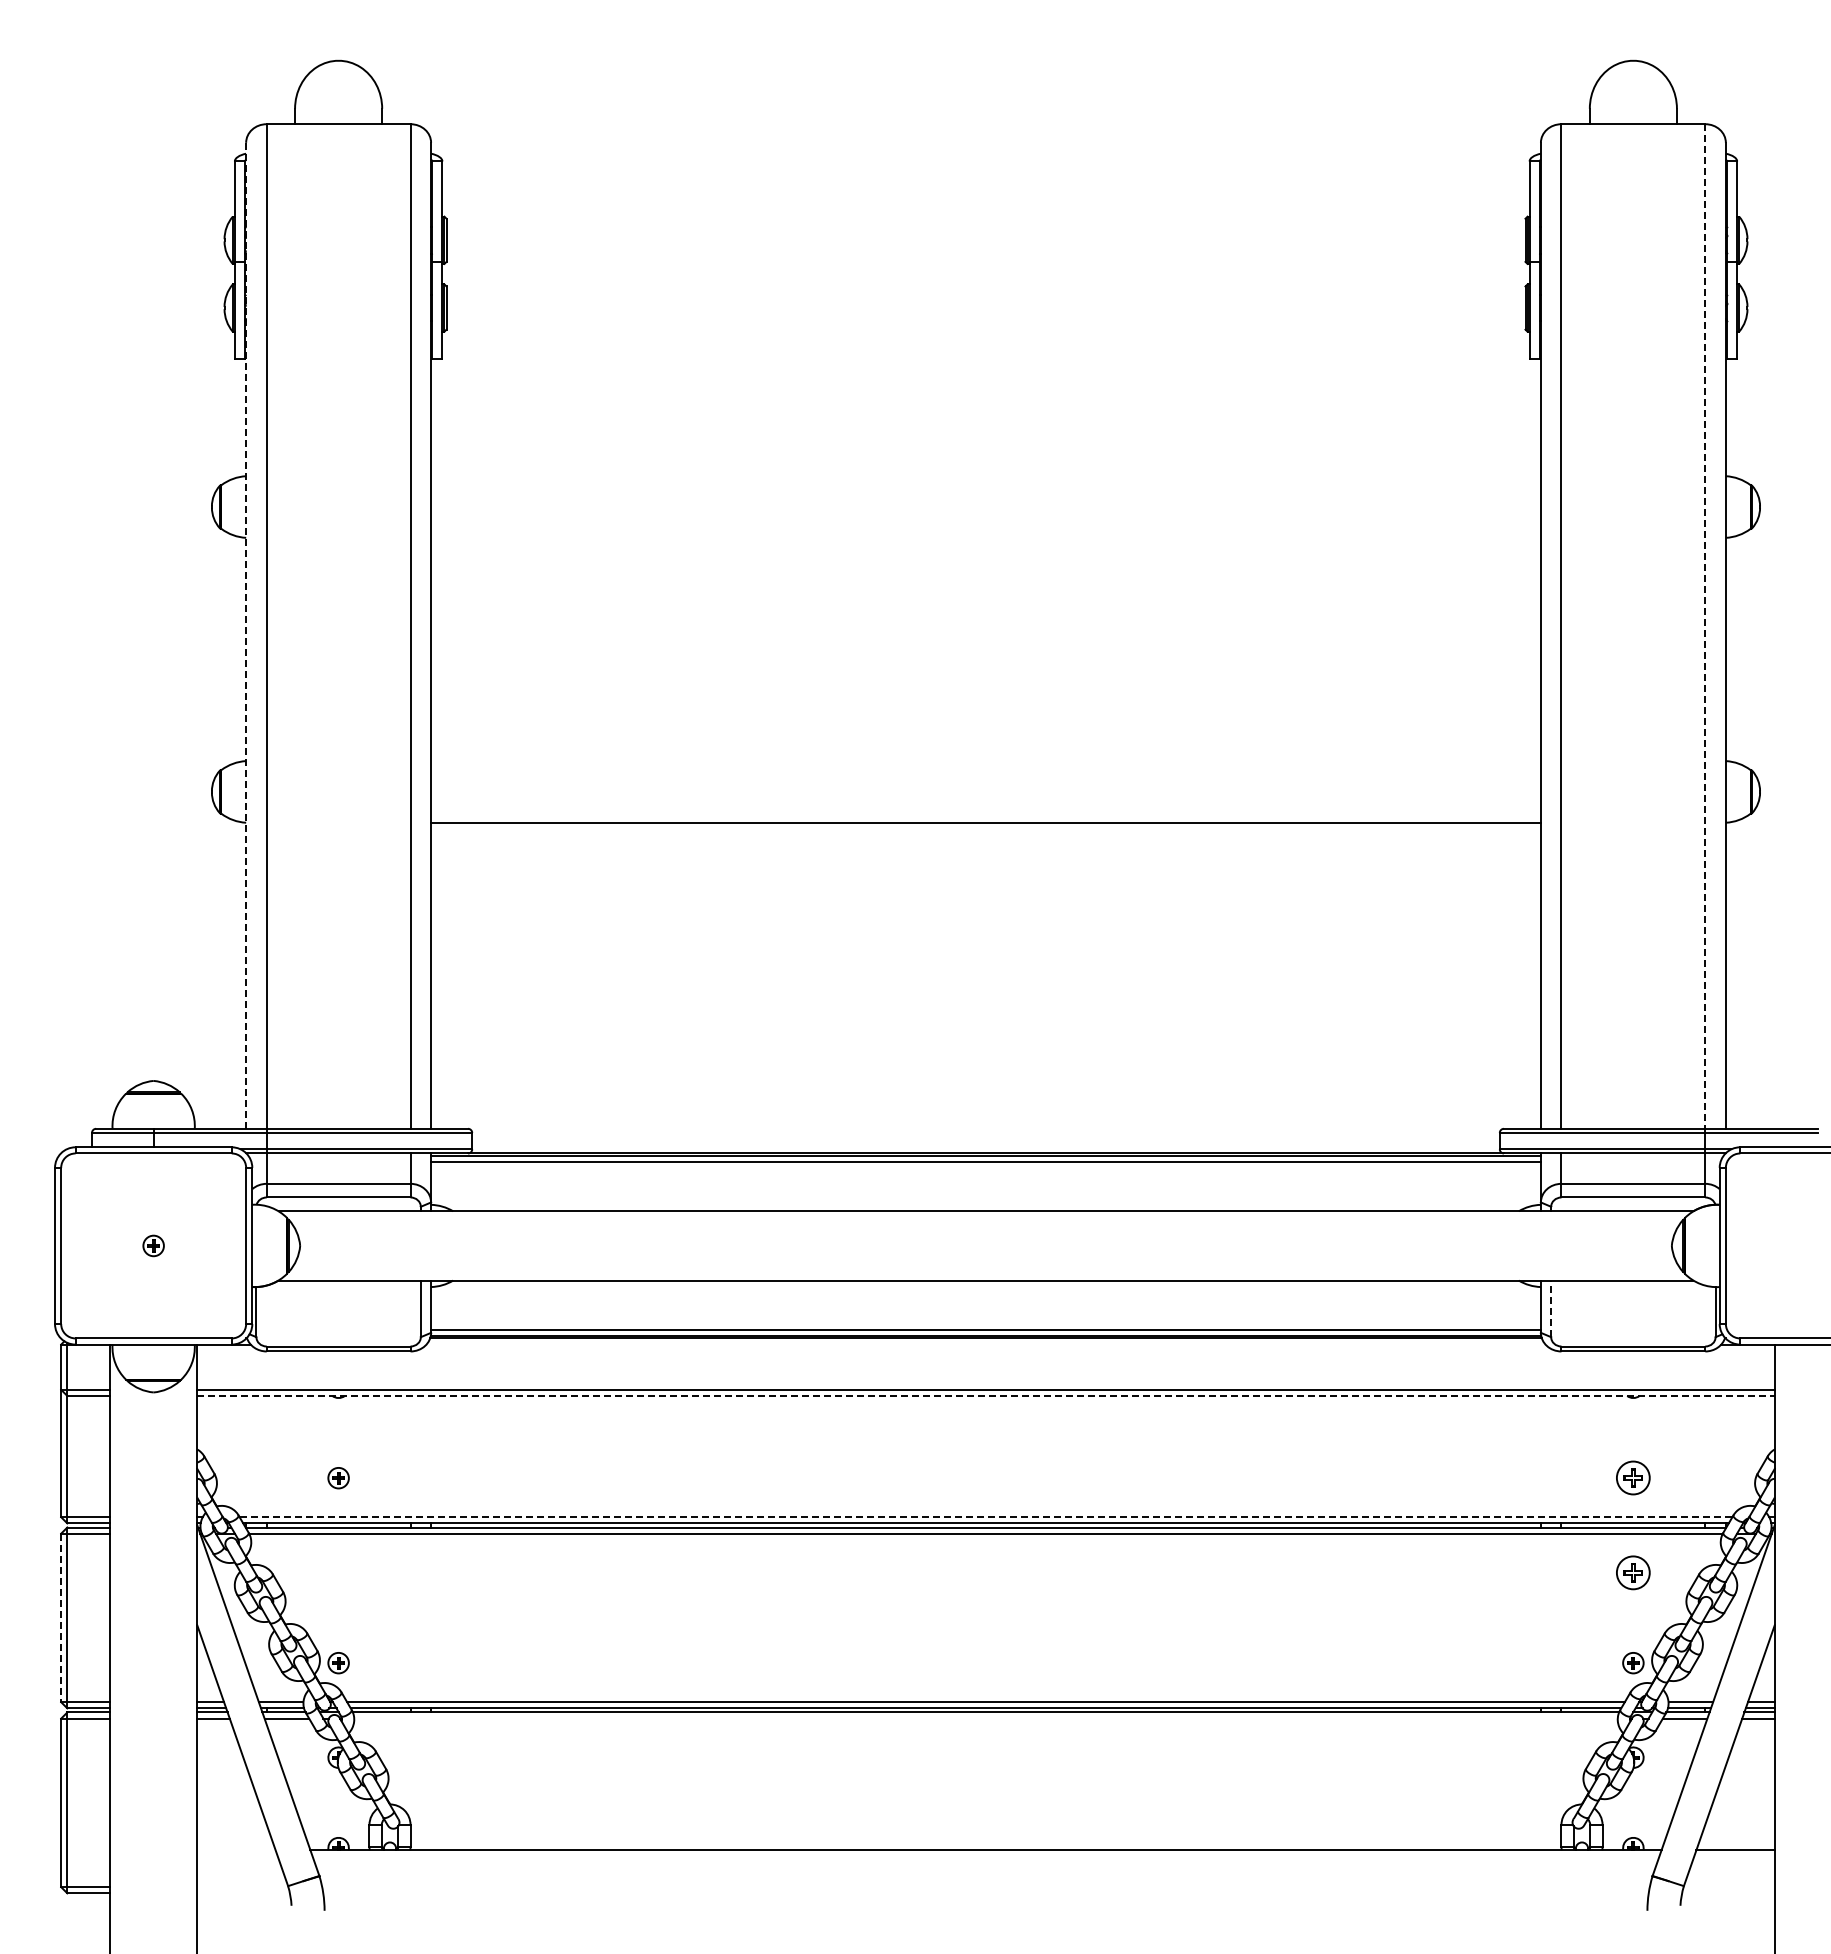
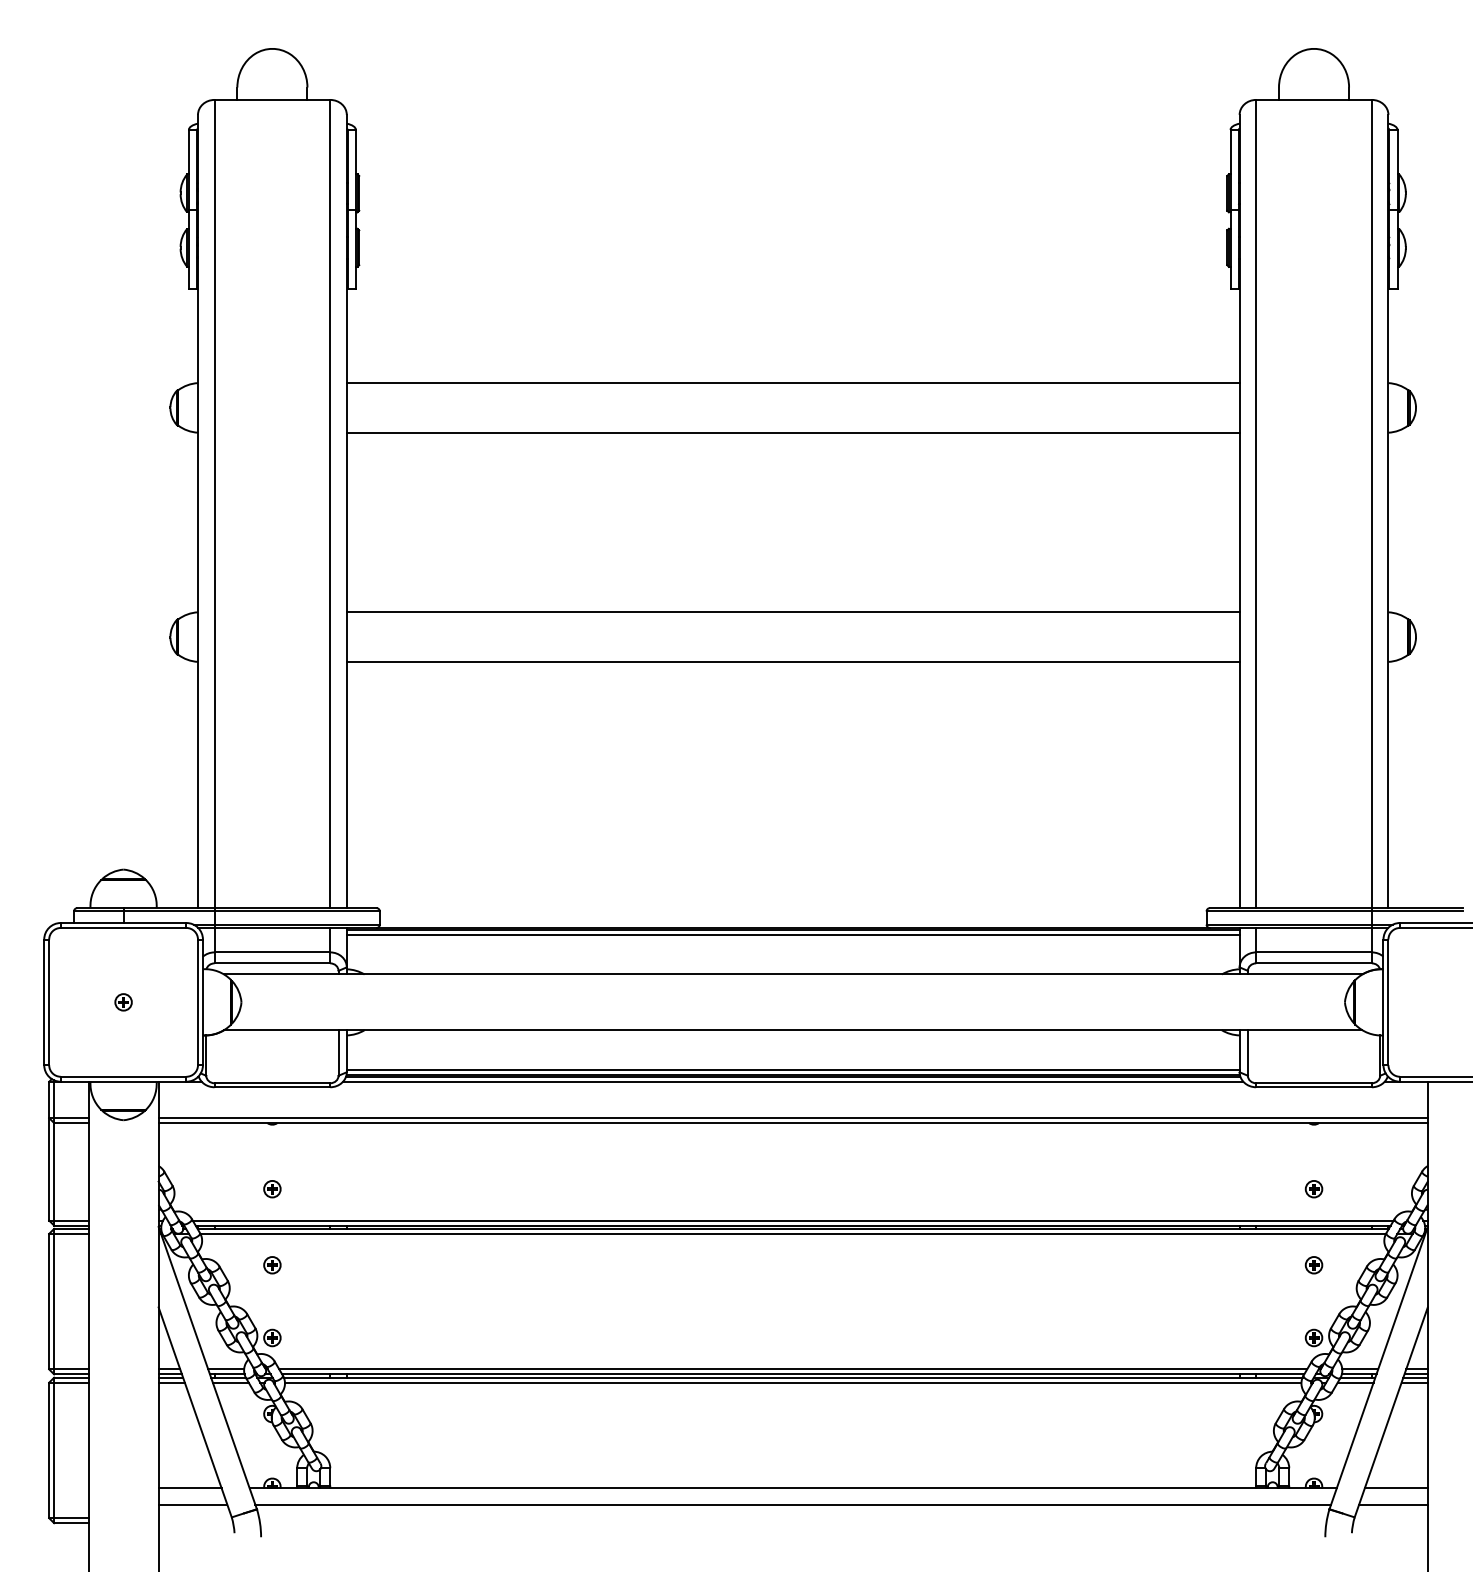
line: (985, 476) -> (792, 383), added
line: (985, 537) -> (792, 432), added
line: (1705, 627) -> (1372, 504), dashed -> solid
line: (246, 635) -> (198, 511), dashed -> solid
line: (985, 761) -> (792, 612), added
line: (1551, 1308) -> (1248, 1052), dashed -> solid
line: (985, 1344) -> (792, 1081), added
line: (986, 1395) -> (793, 1122), dashed -> solid
part: (1633, 1478) -> (1314, 1189), size x0.62
line: (985, 1517) -> (792, 1220), dashed -> solid
part: (338, 1572) -> (272, 1265), added
part: (1633, 1572) -> (1314, 1265), size x0.62
line: (61, 1618) -> (49, 1302), dashed -> solid
line: (985, 1718) -> (792, 1382), added
line: (236, 1850) -> (190, 1488), added
line: (239, 1870) -> (192, 1504), added
line: (985, 1870) -> (792, 1504), added
line: (1731, 1870) -> (1392, 1504), added

